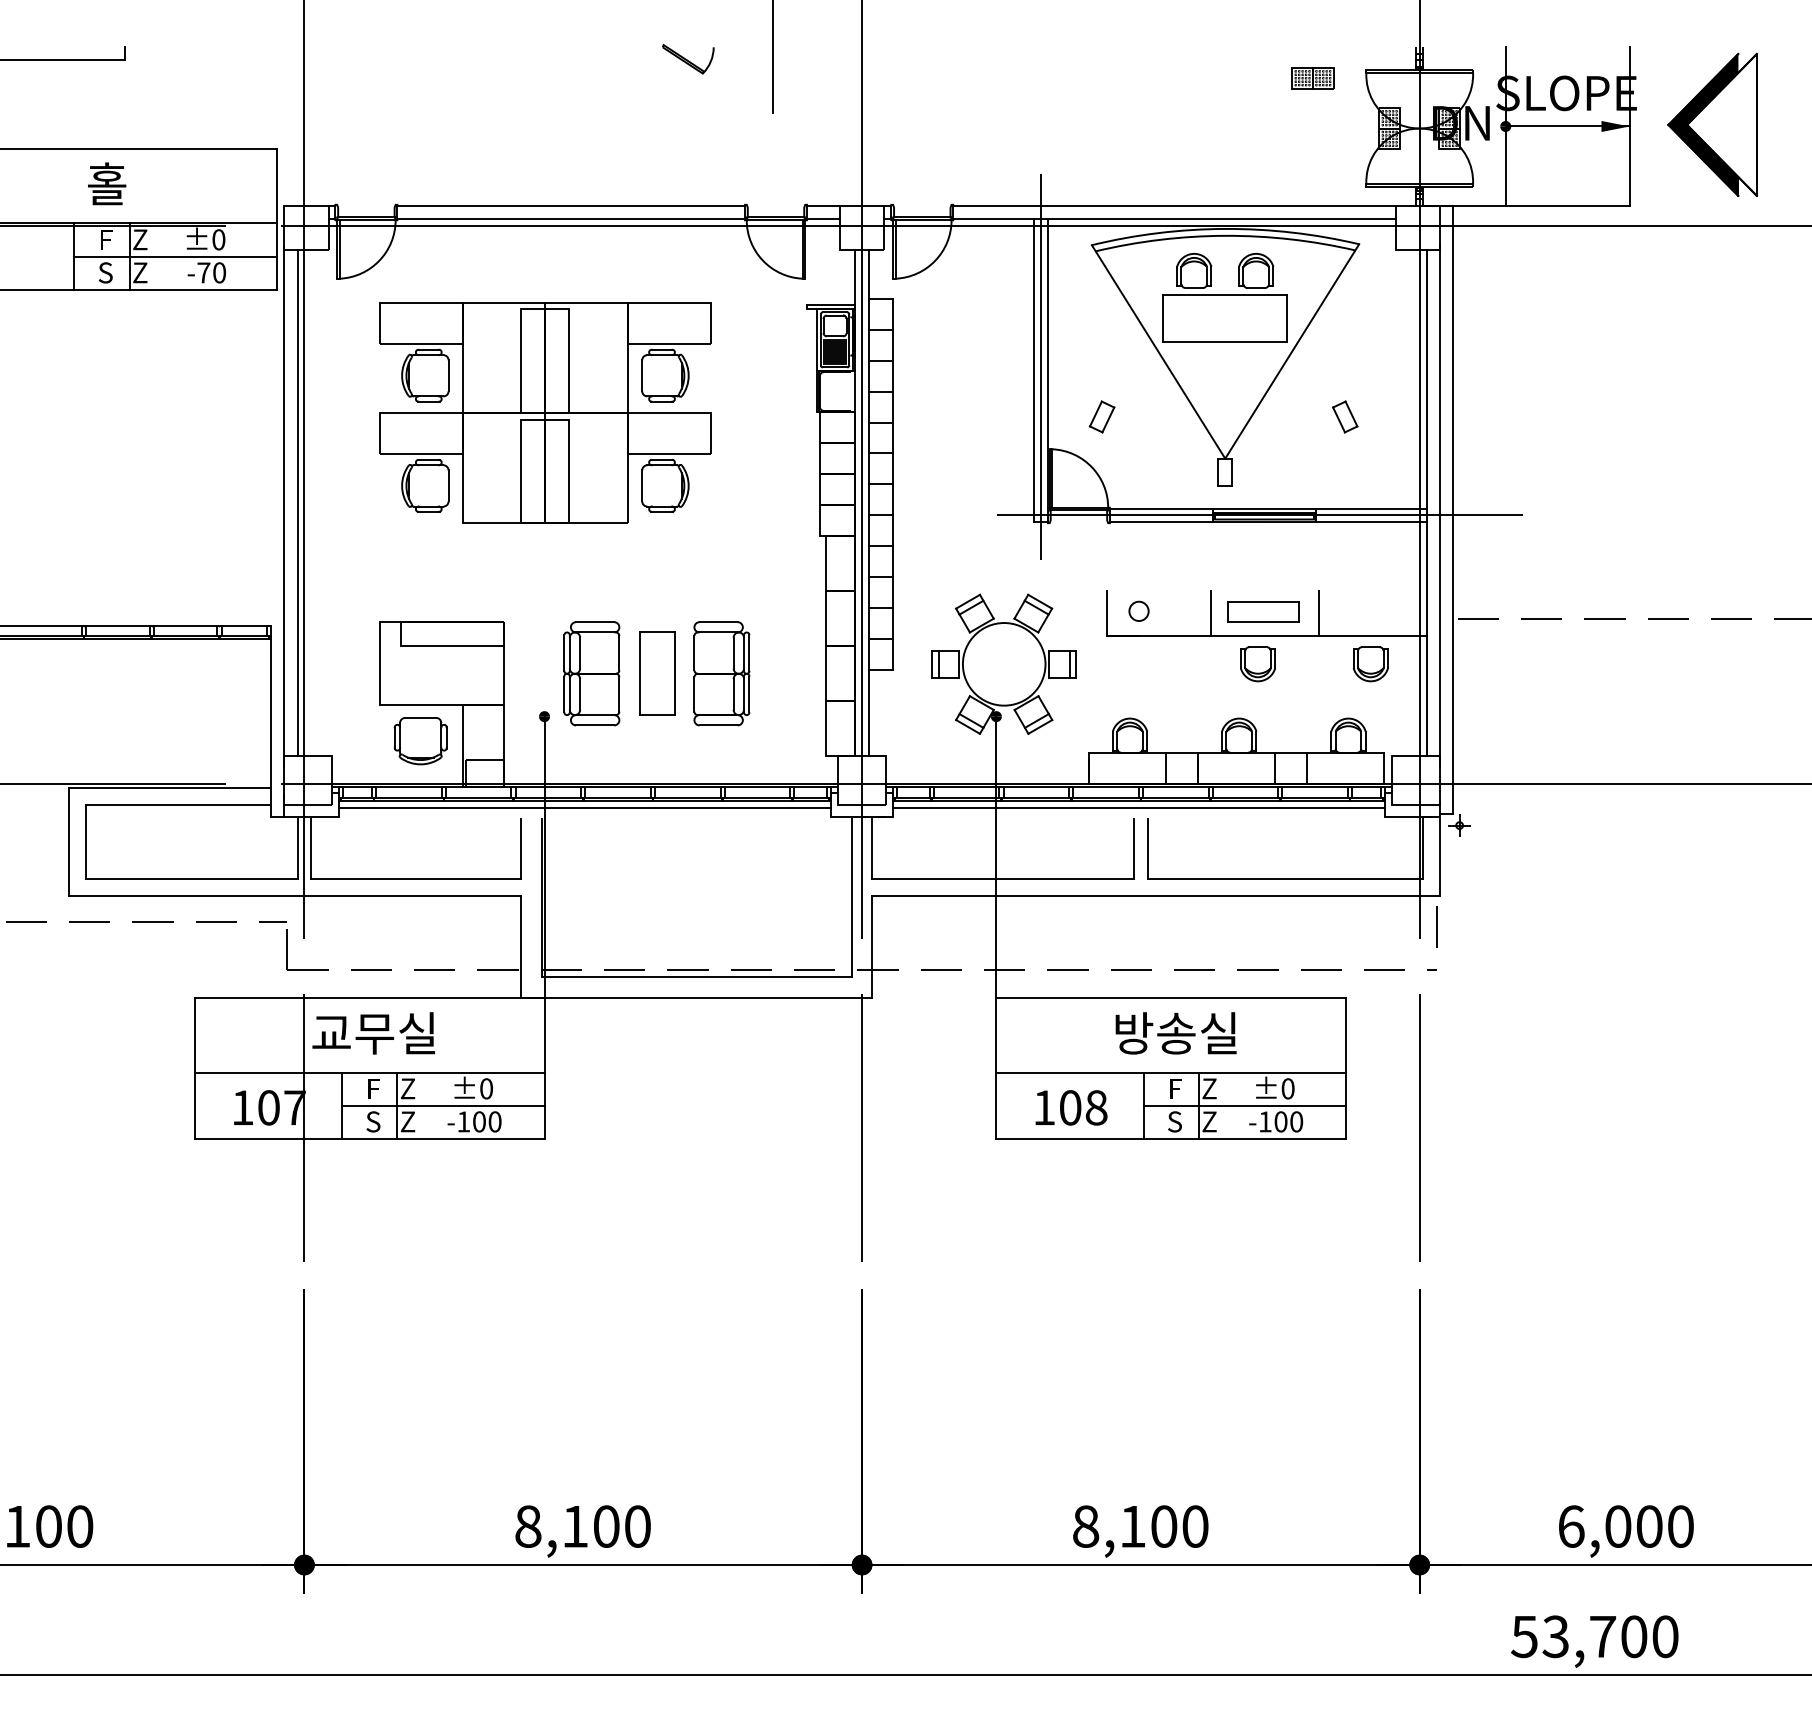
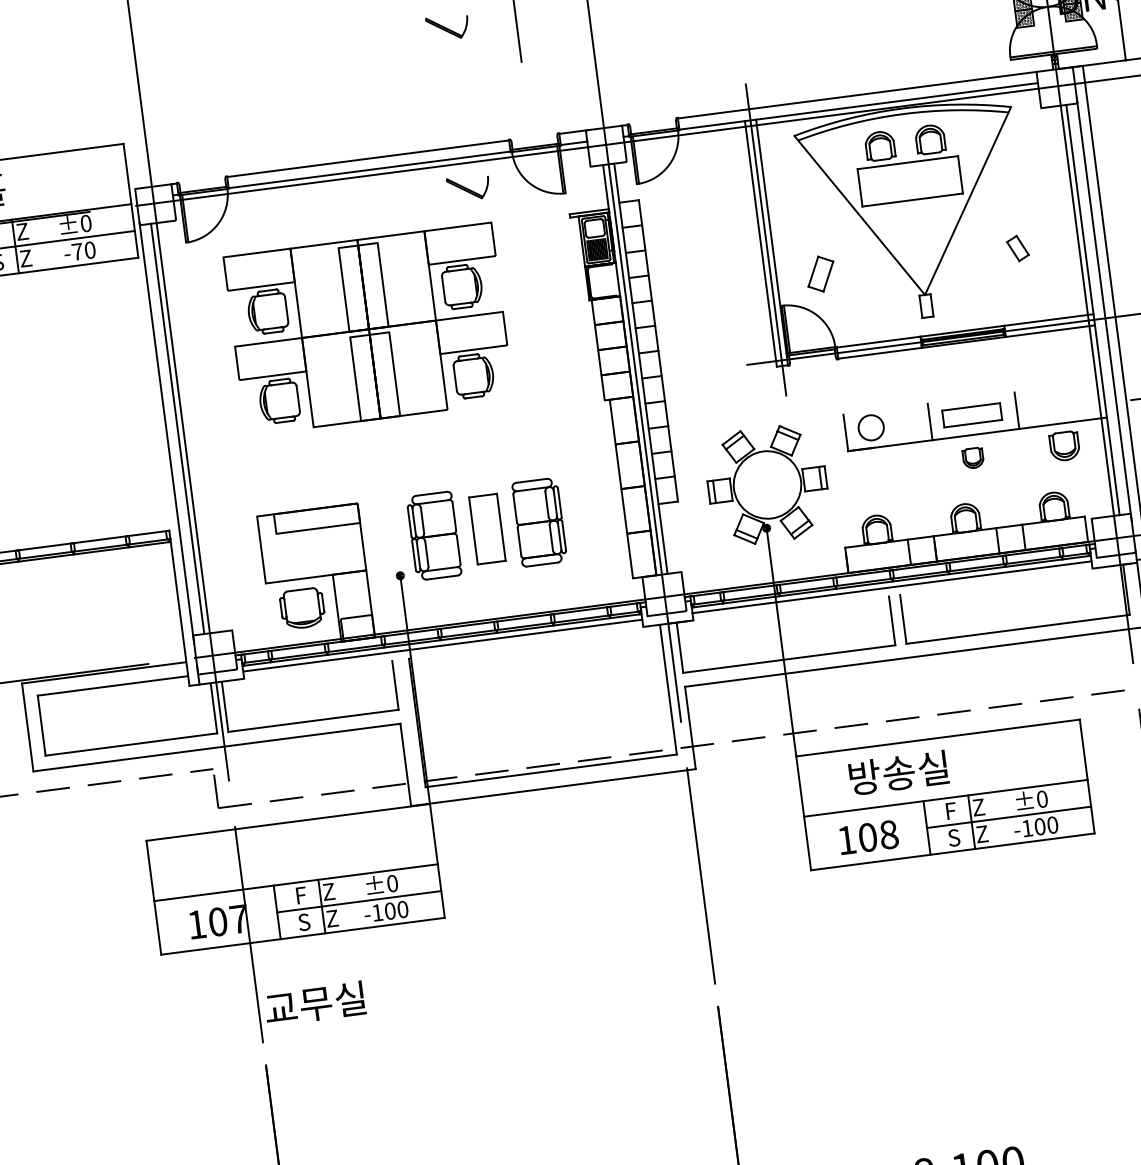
part: (688, 256) -> (468, 187), added
part: (1101, 416) -> (820, 273), size x1.4
circle: (1138, 611) -> (870, 428), size x1.6
part: (1257, 664) -> (972, 458), size x0.7
text: (373, 1033) -> (314, 1003), moved
text: (1175, 1033) -> (898, 773), moved

